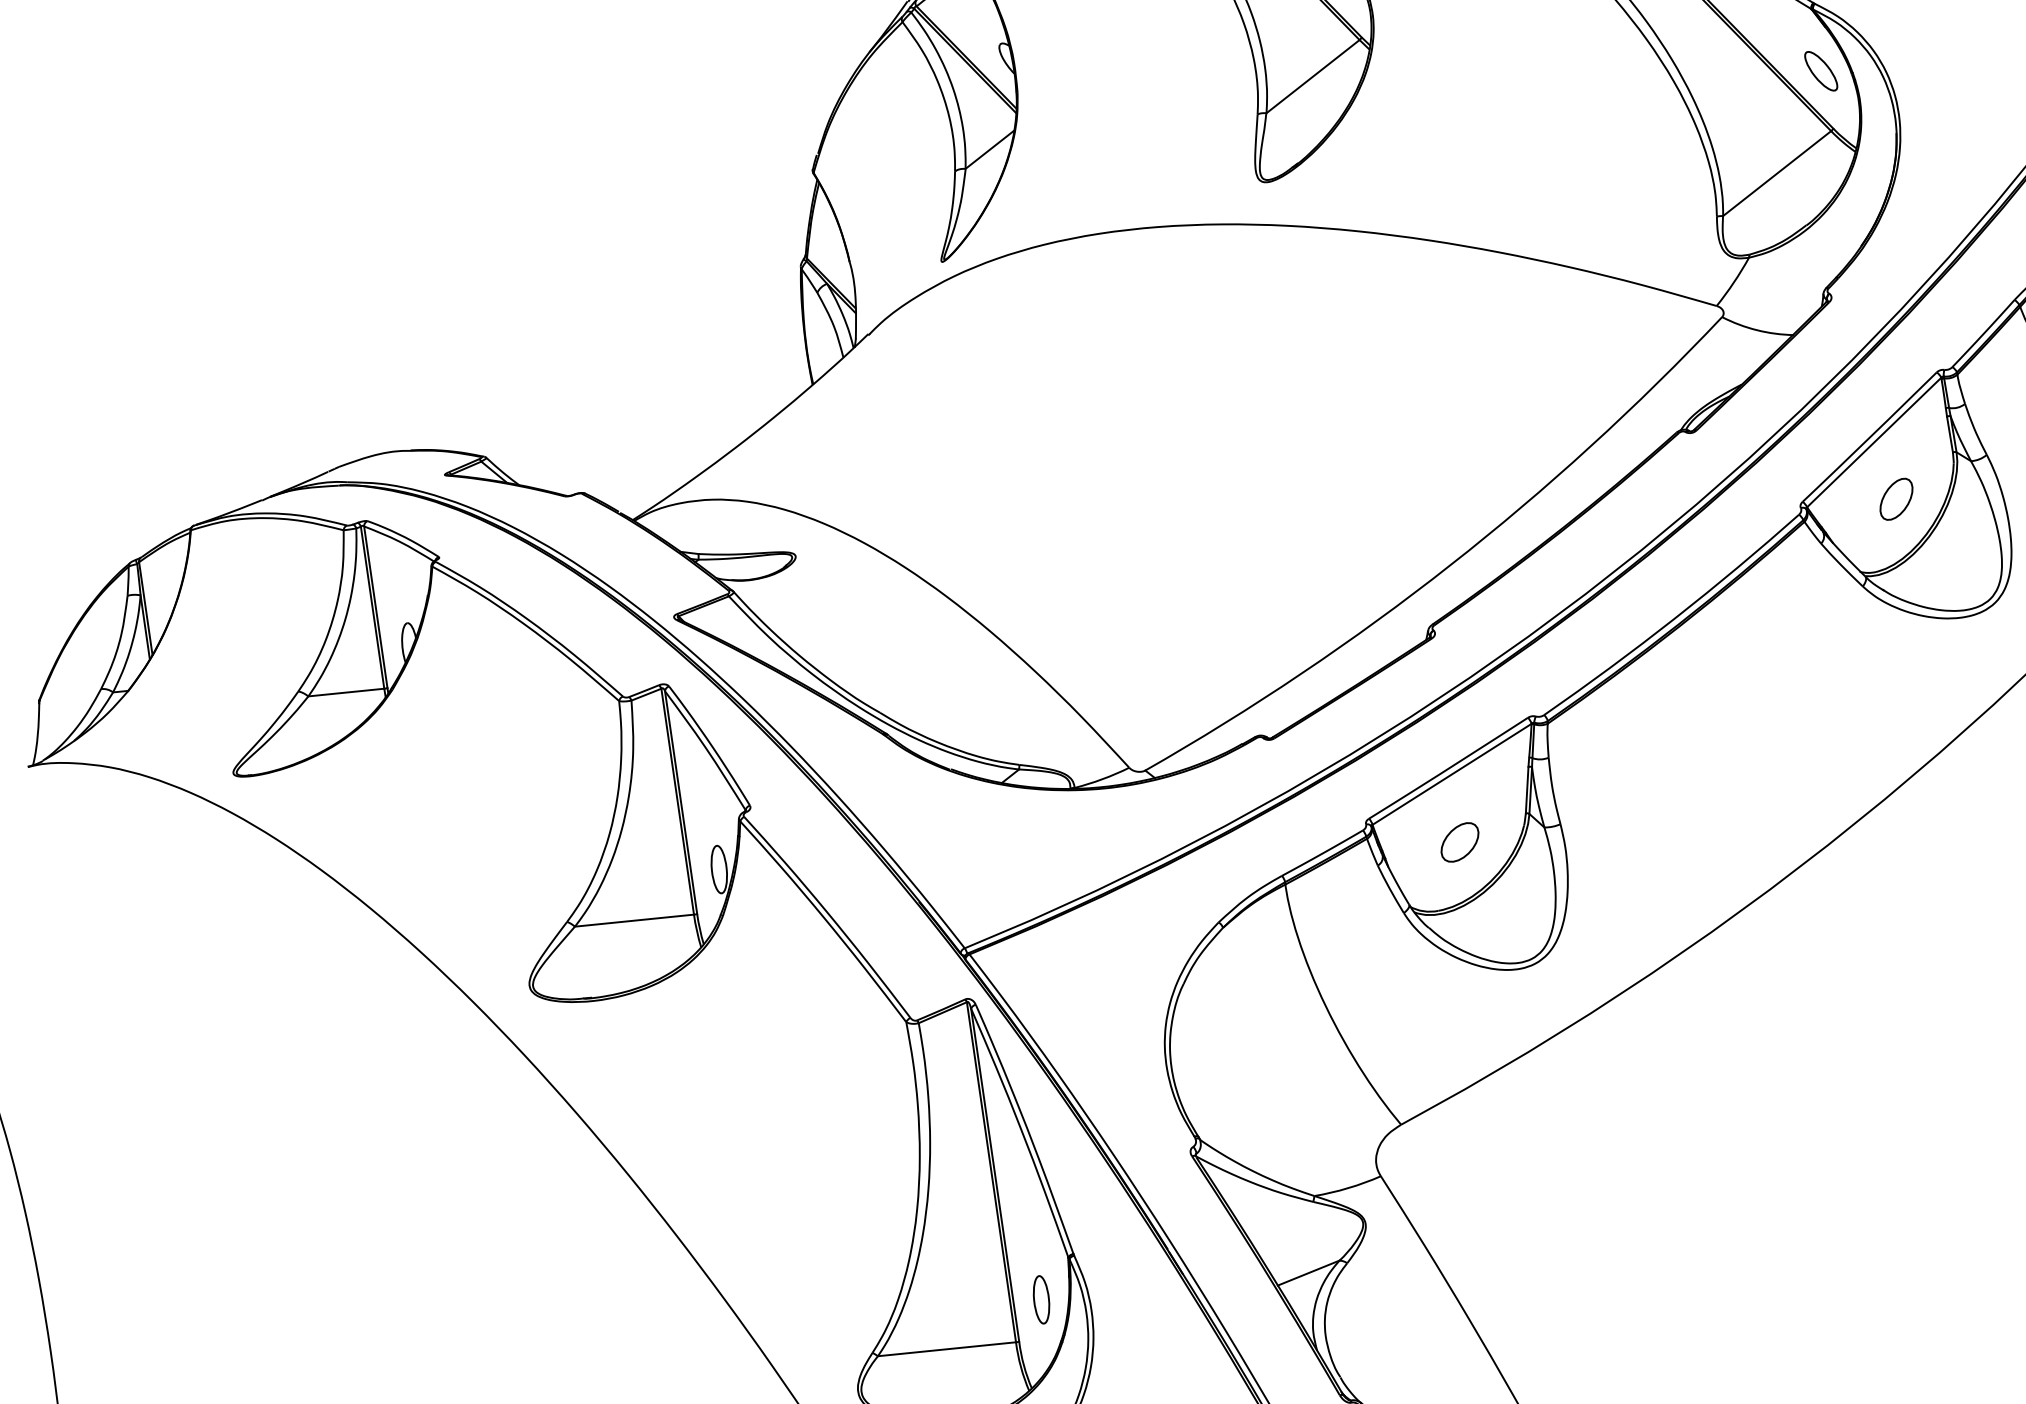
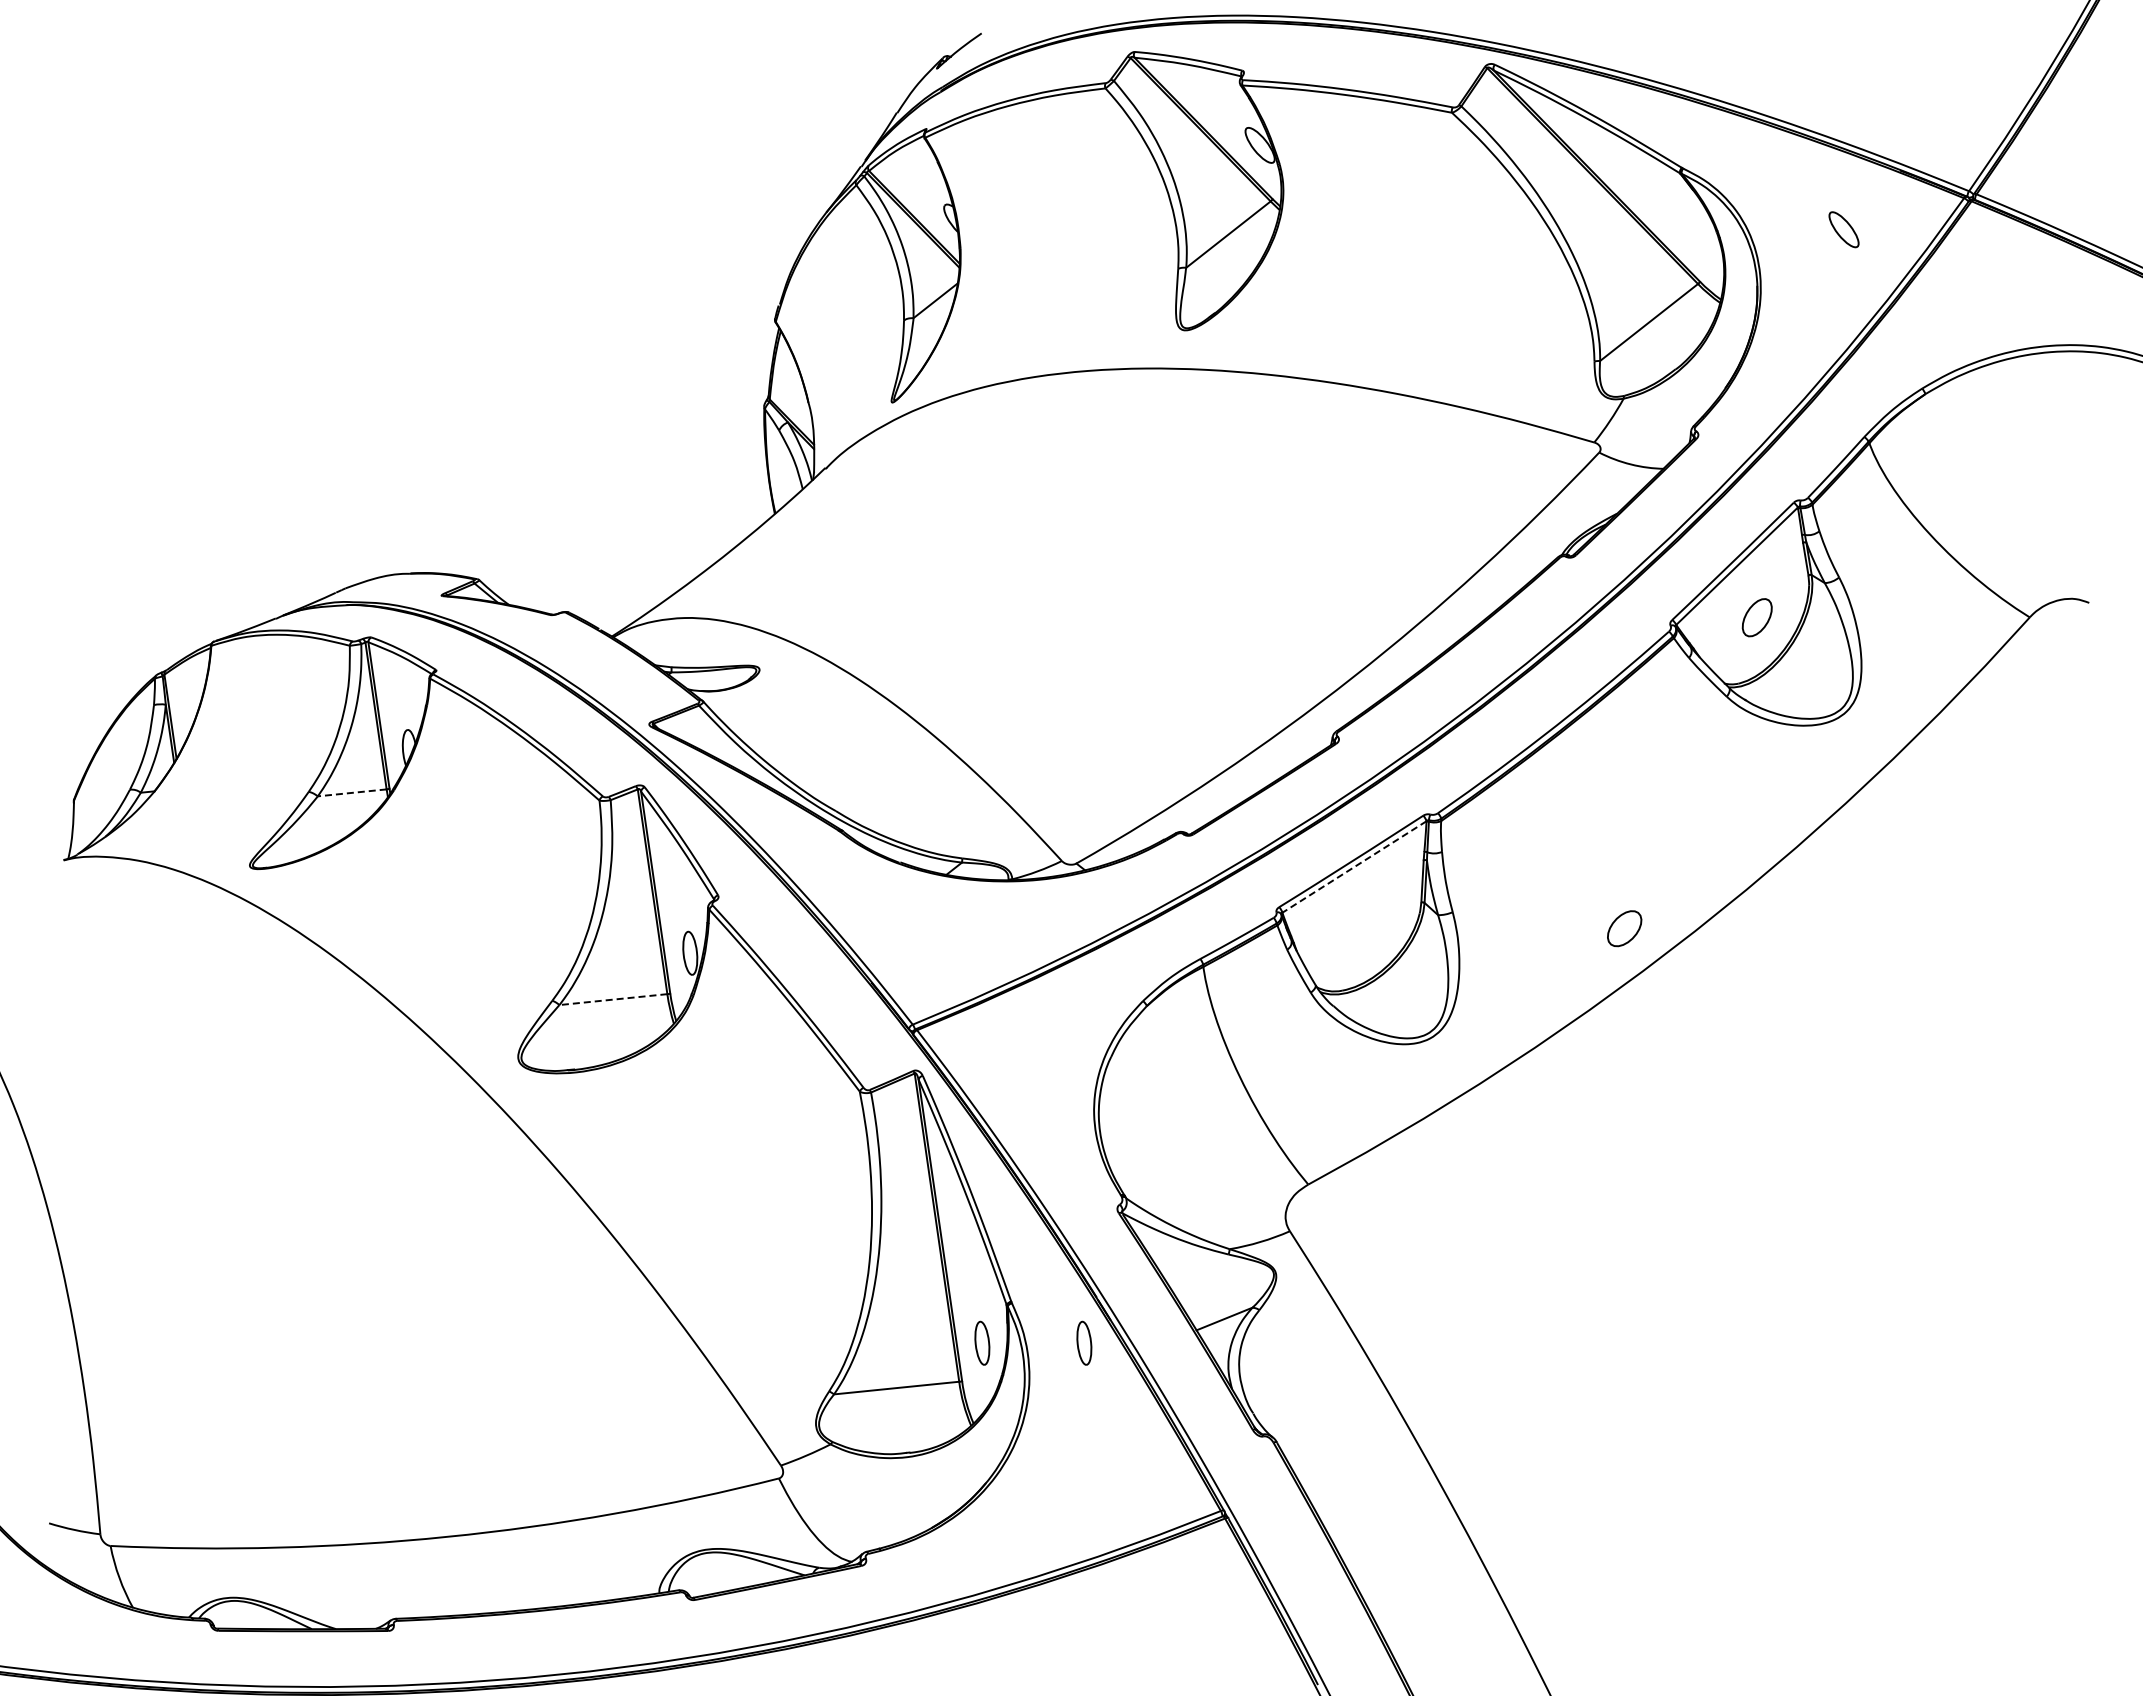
part: (1820, 71) -> (1843, 229), moved
line: (346, 692) -> (352, 792), solid -> dashed
line: (1452, 774) -> (1354, 867), solid -> dashed
part: (1459, 842) -> (1624, 928), moved
line: (633, 920) -> (612, 999), solid -> dashed
part: (1154, 1298) -> (1084, 1342), added

